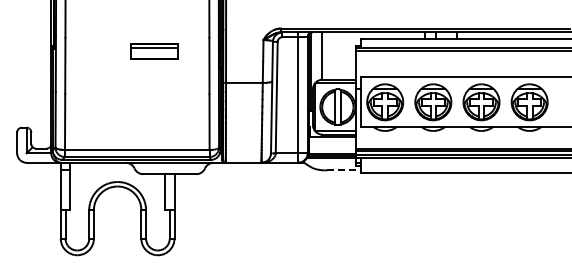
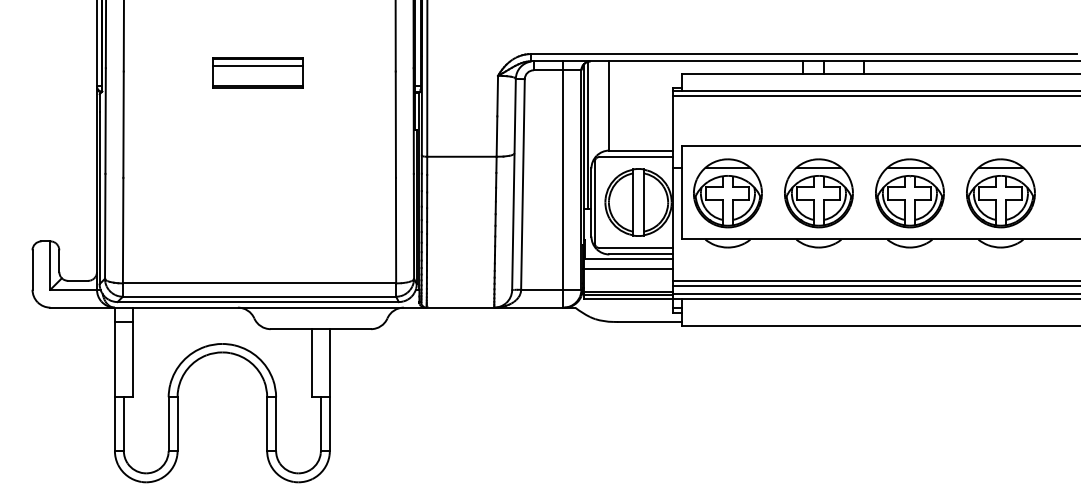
part: (154, 51) -> (258, 72), moved
line: (332, 142) -> (628, 269), added
line: (344, 170) -> (651, 322), dashed -> solid

